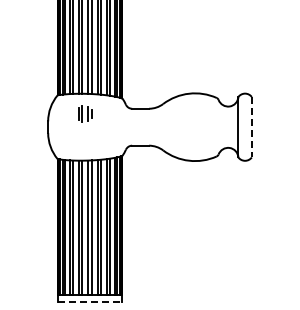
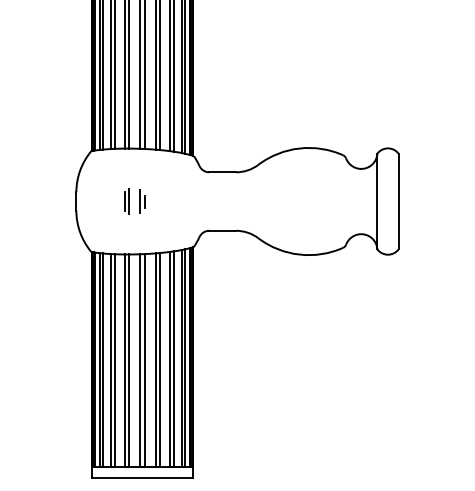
part: (85, 113) -> (135, 200), moved
line: (251, 127) -> (398, 201), dashed -> solid
line: (90, 301) -> (143, 477), dashed -> solid

